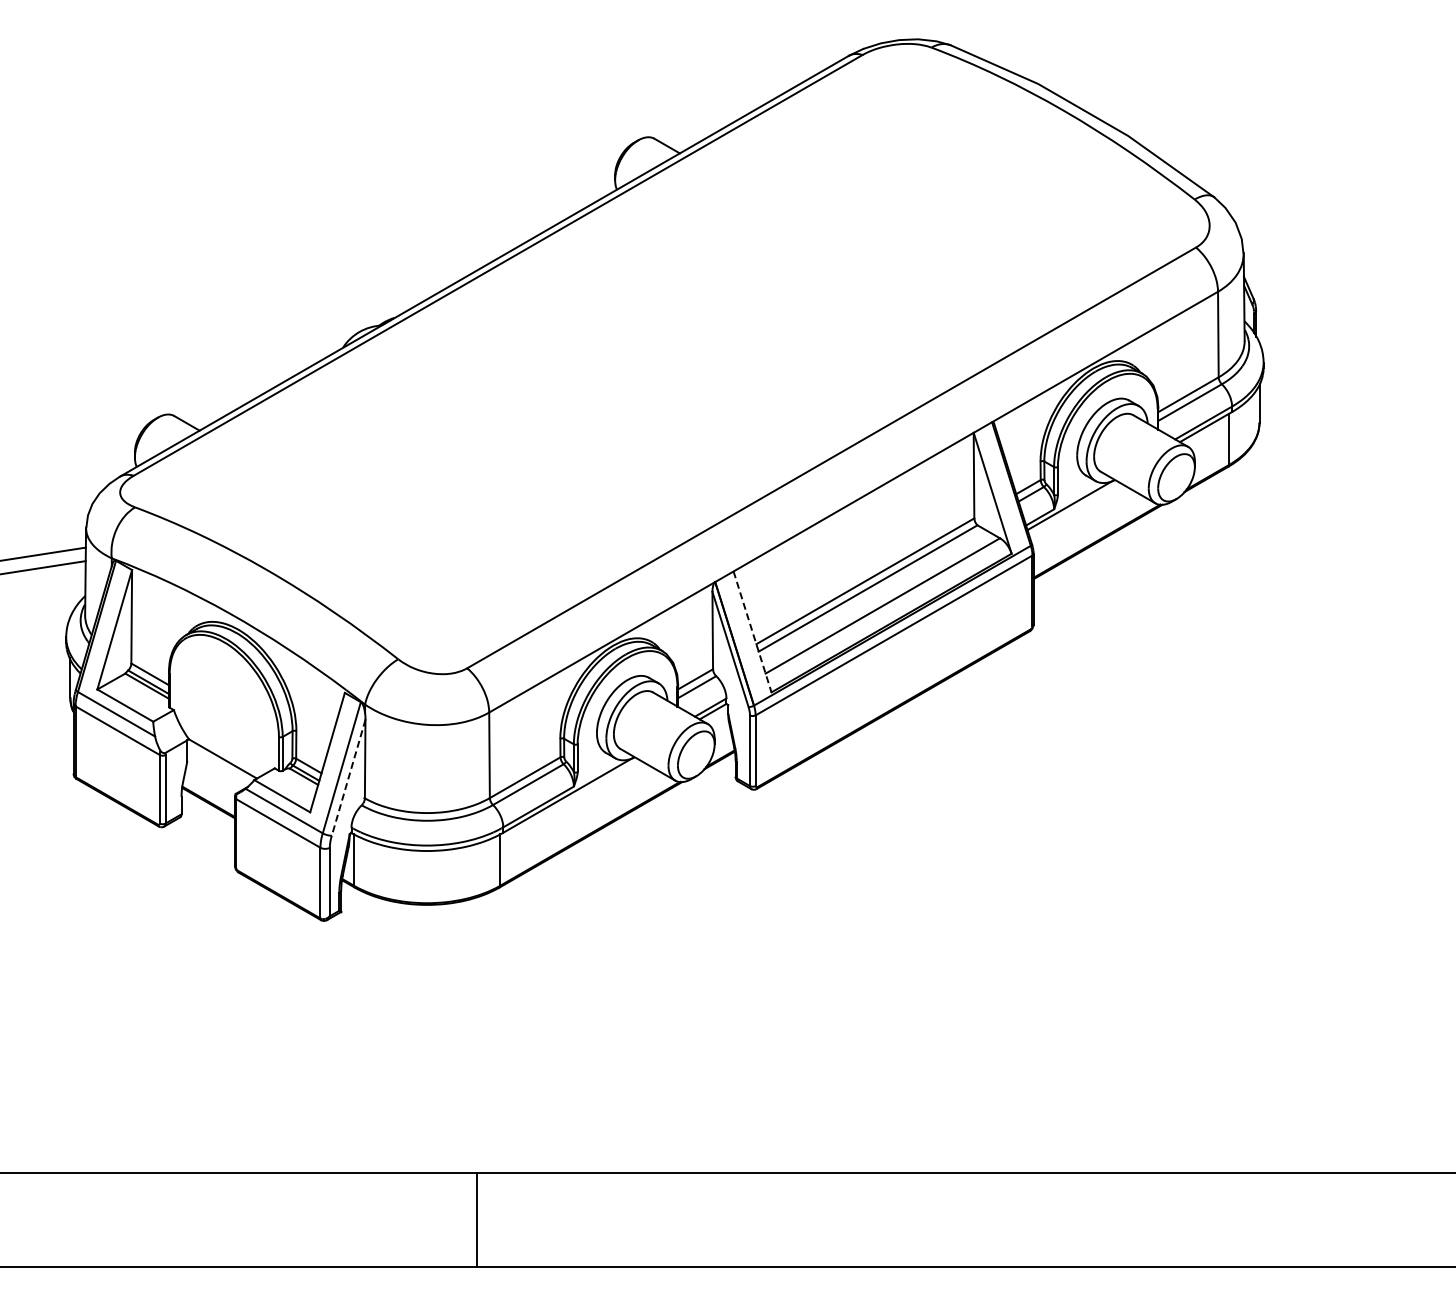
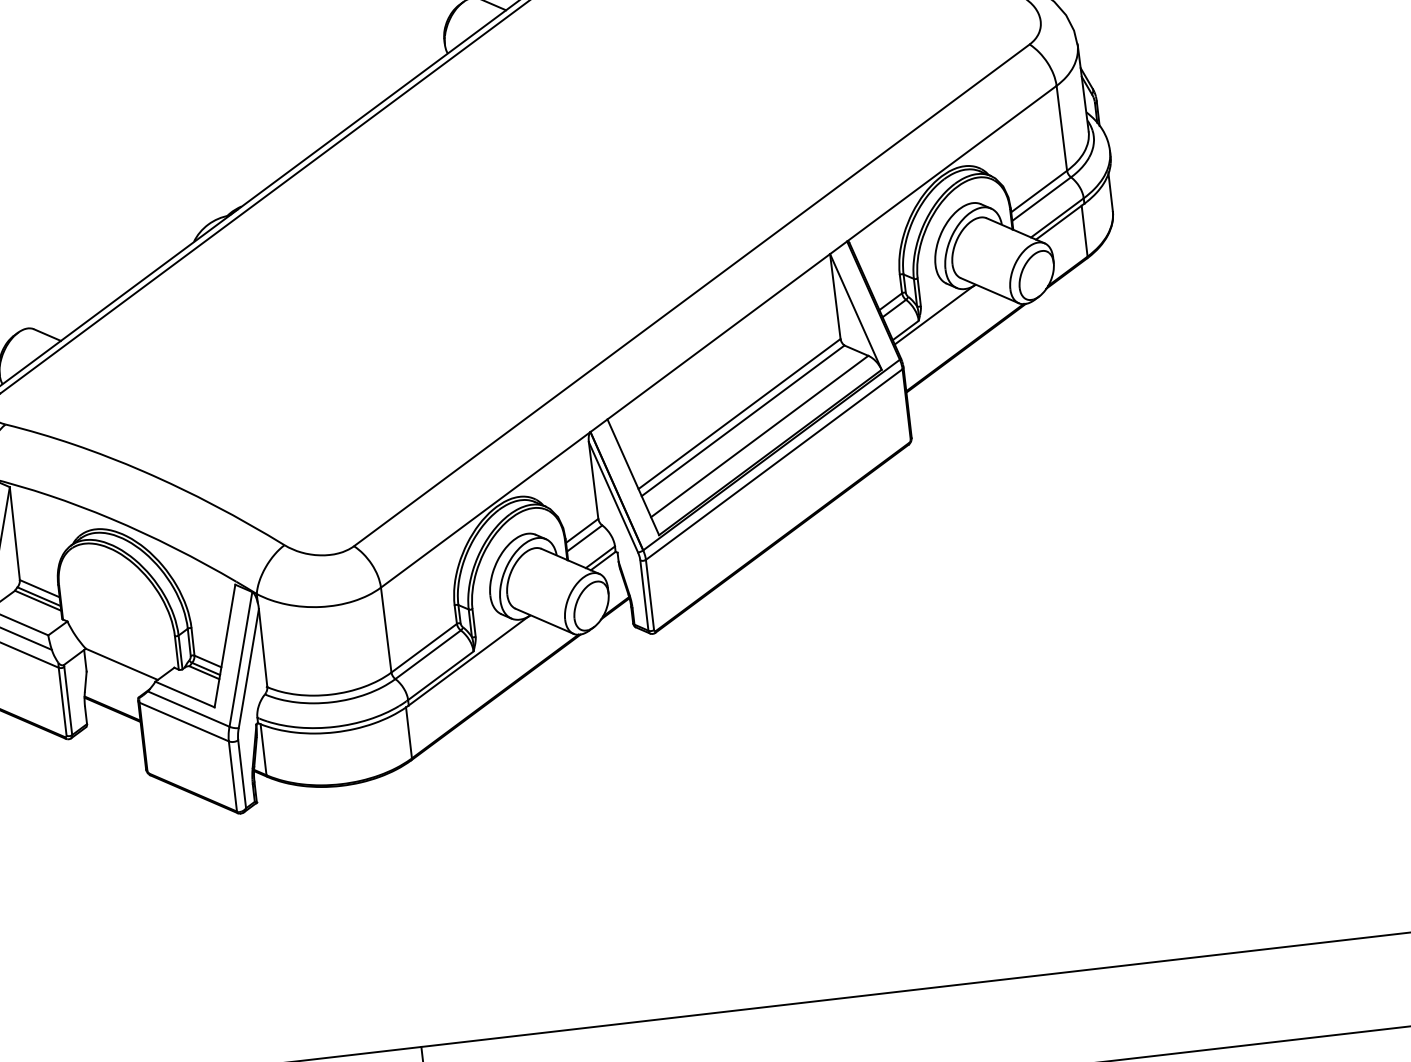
line: (752, 632) -> (633, 477), dashed -> solid
line: (348, 778) -> (248, 669), dashed -> solid

